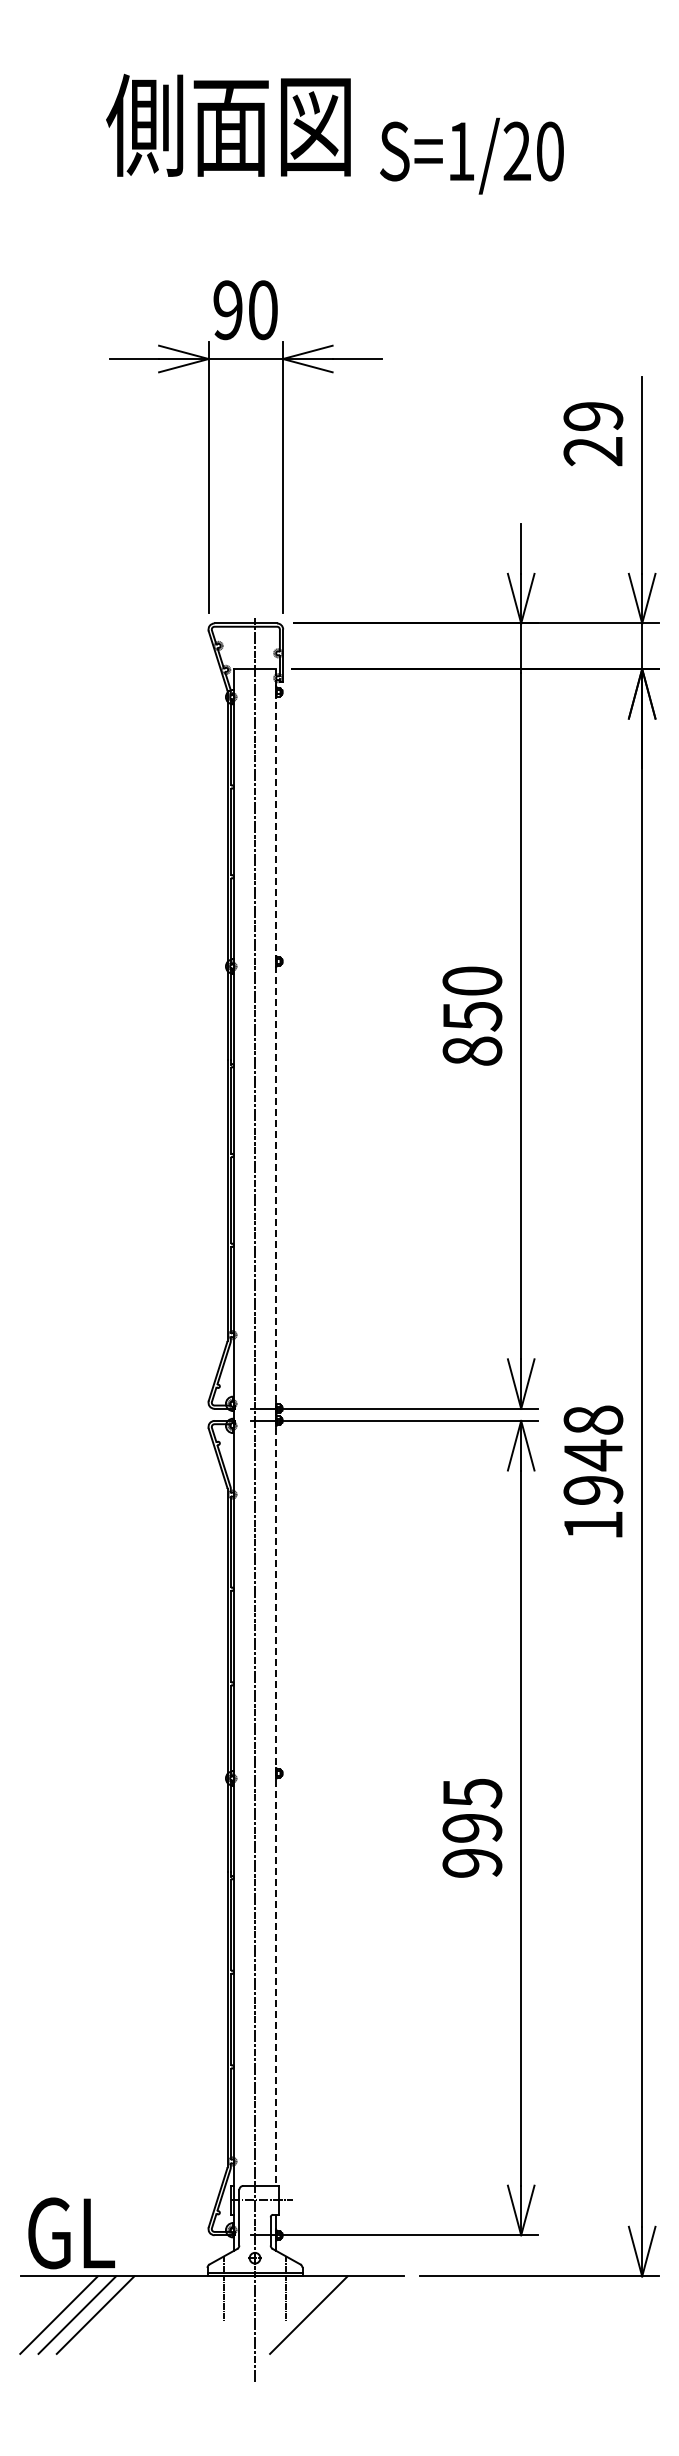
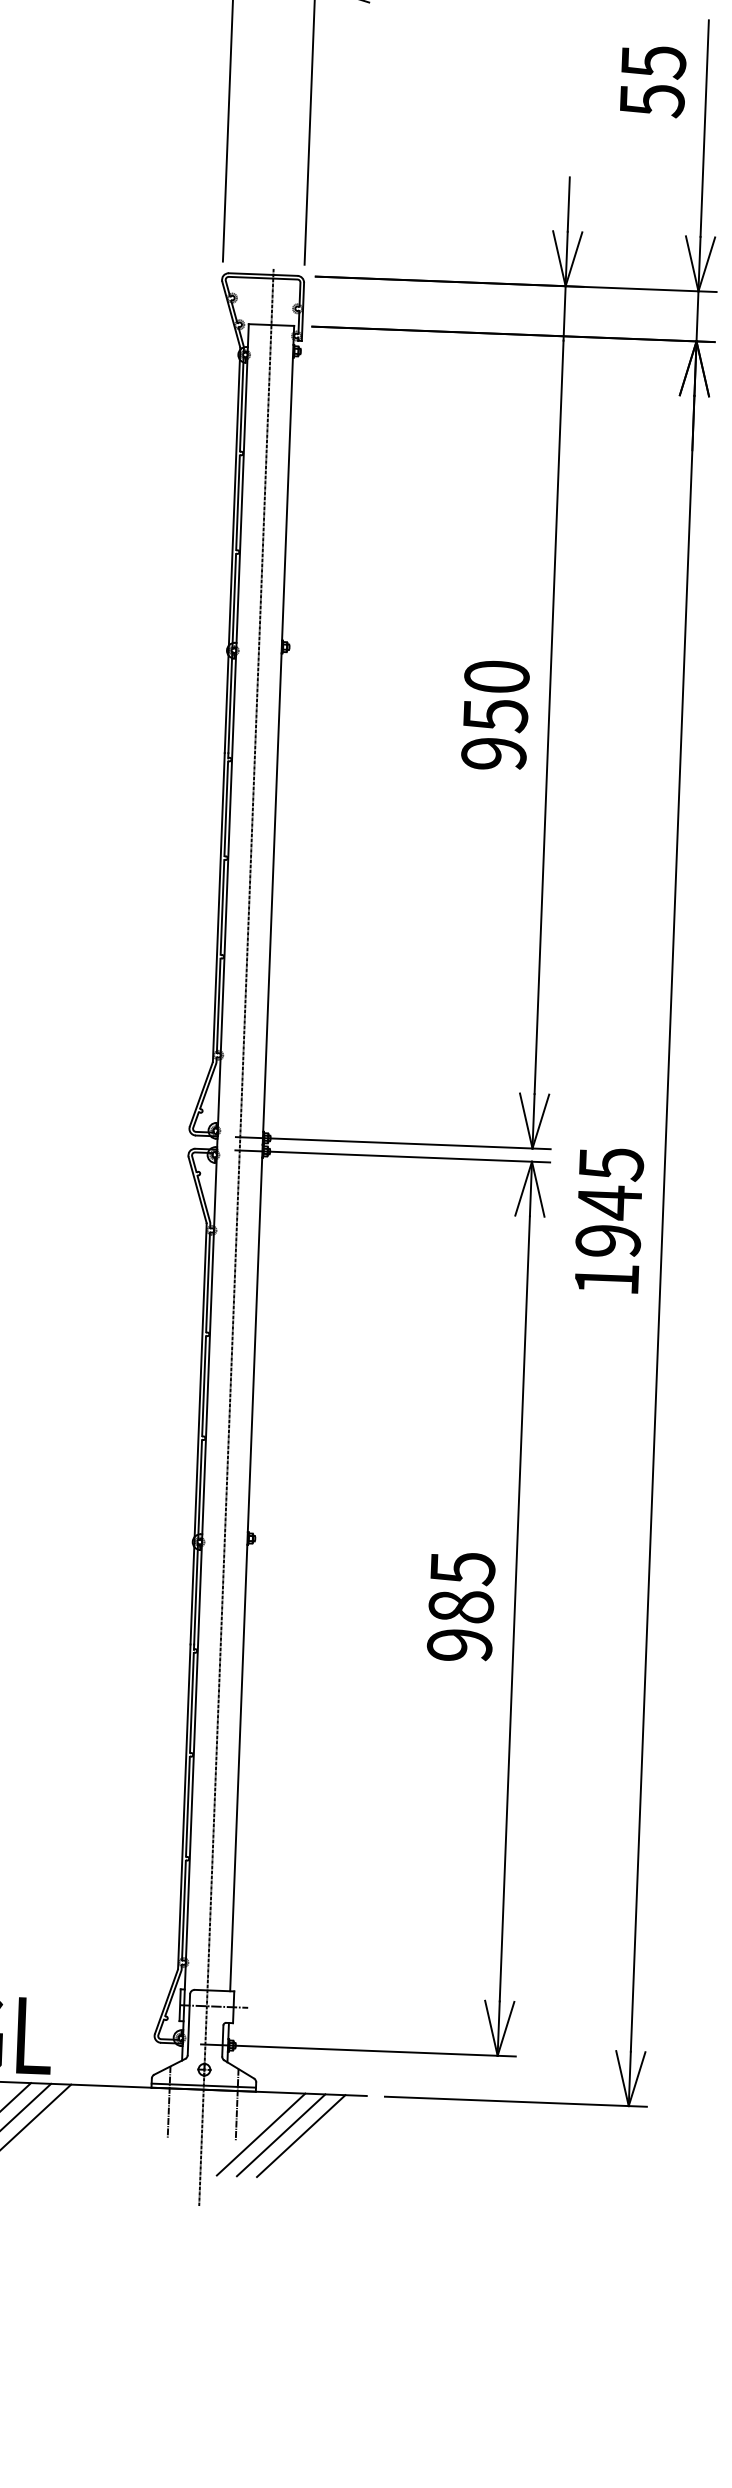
text: (593, 434) -> (652, 81), 29 -> 55
text: (472, 1050) -> (494, 752), 850 -> 950
text: (593, 1420) -> (611, 1164), 1948 -> 1945
line: (275, 1427) -> (261, 1158), dashed -> solid
text: (472, 1827) -> (461, 1606), 995 -> 985
line: (326, 2314) -> (280, 2134), added
line: (345, 2314) -> (301, 2135), added

